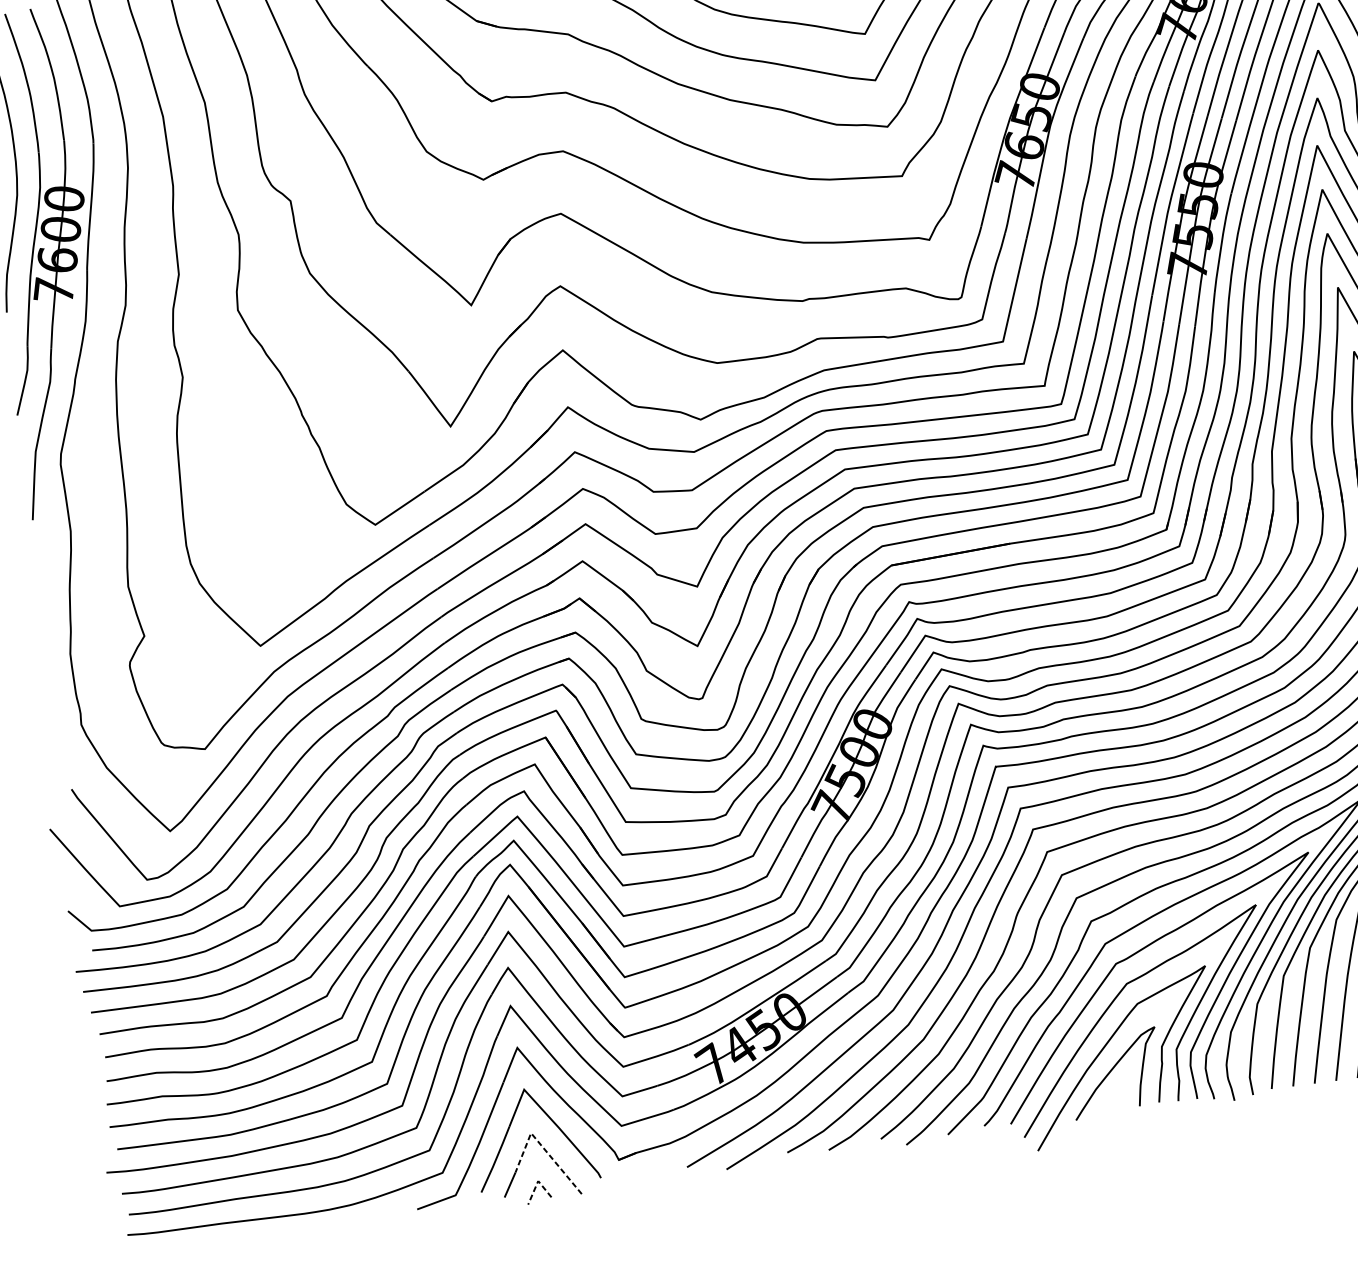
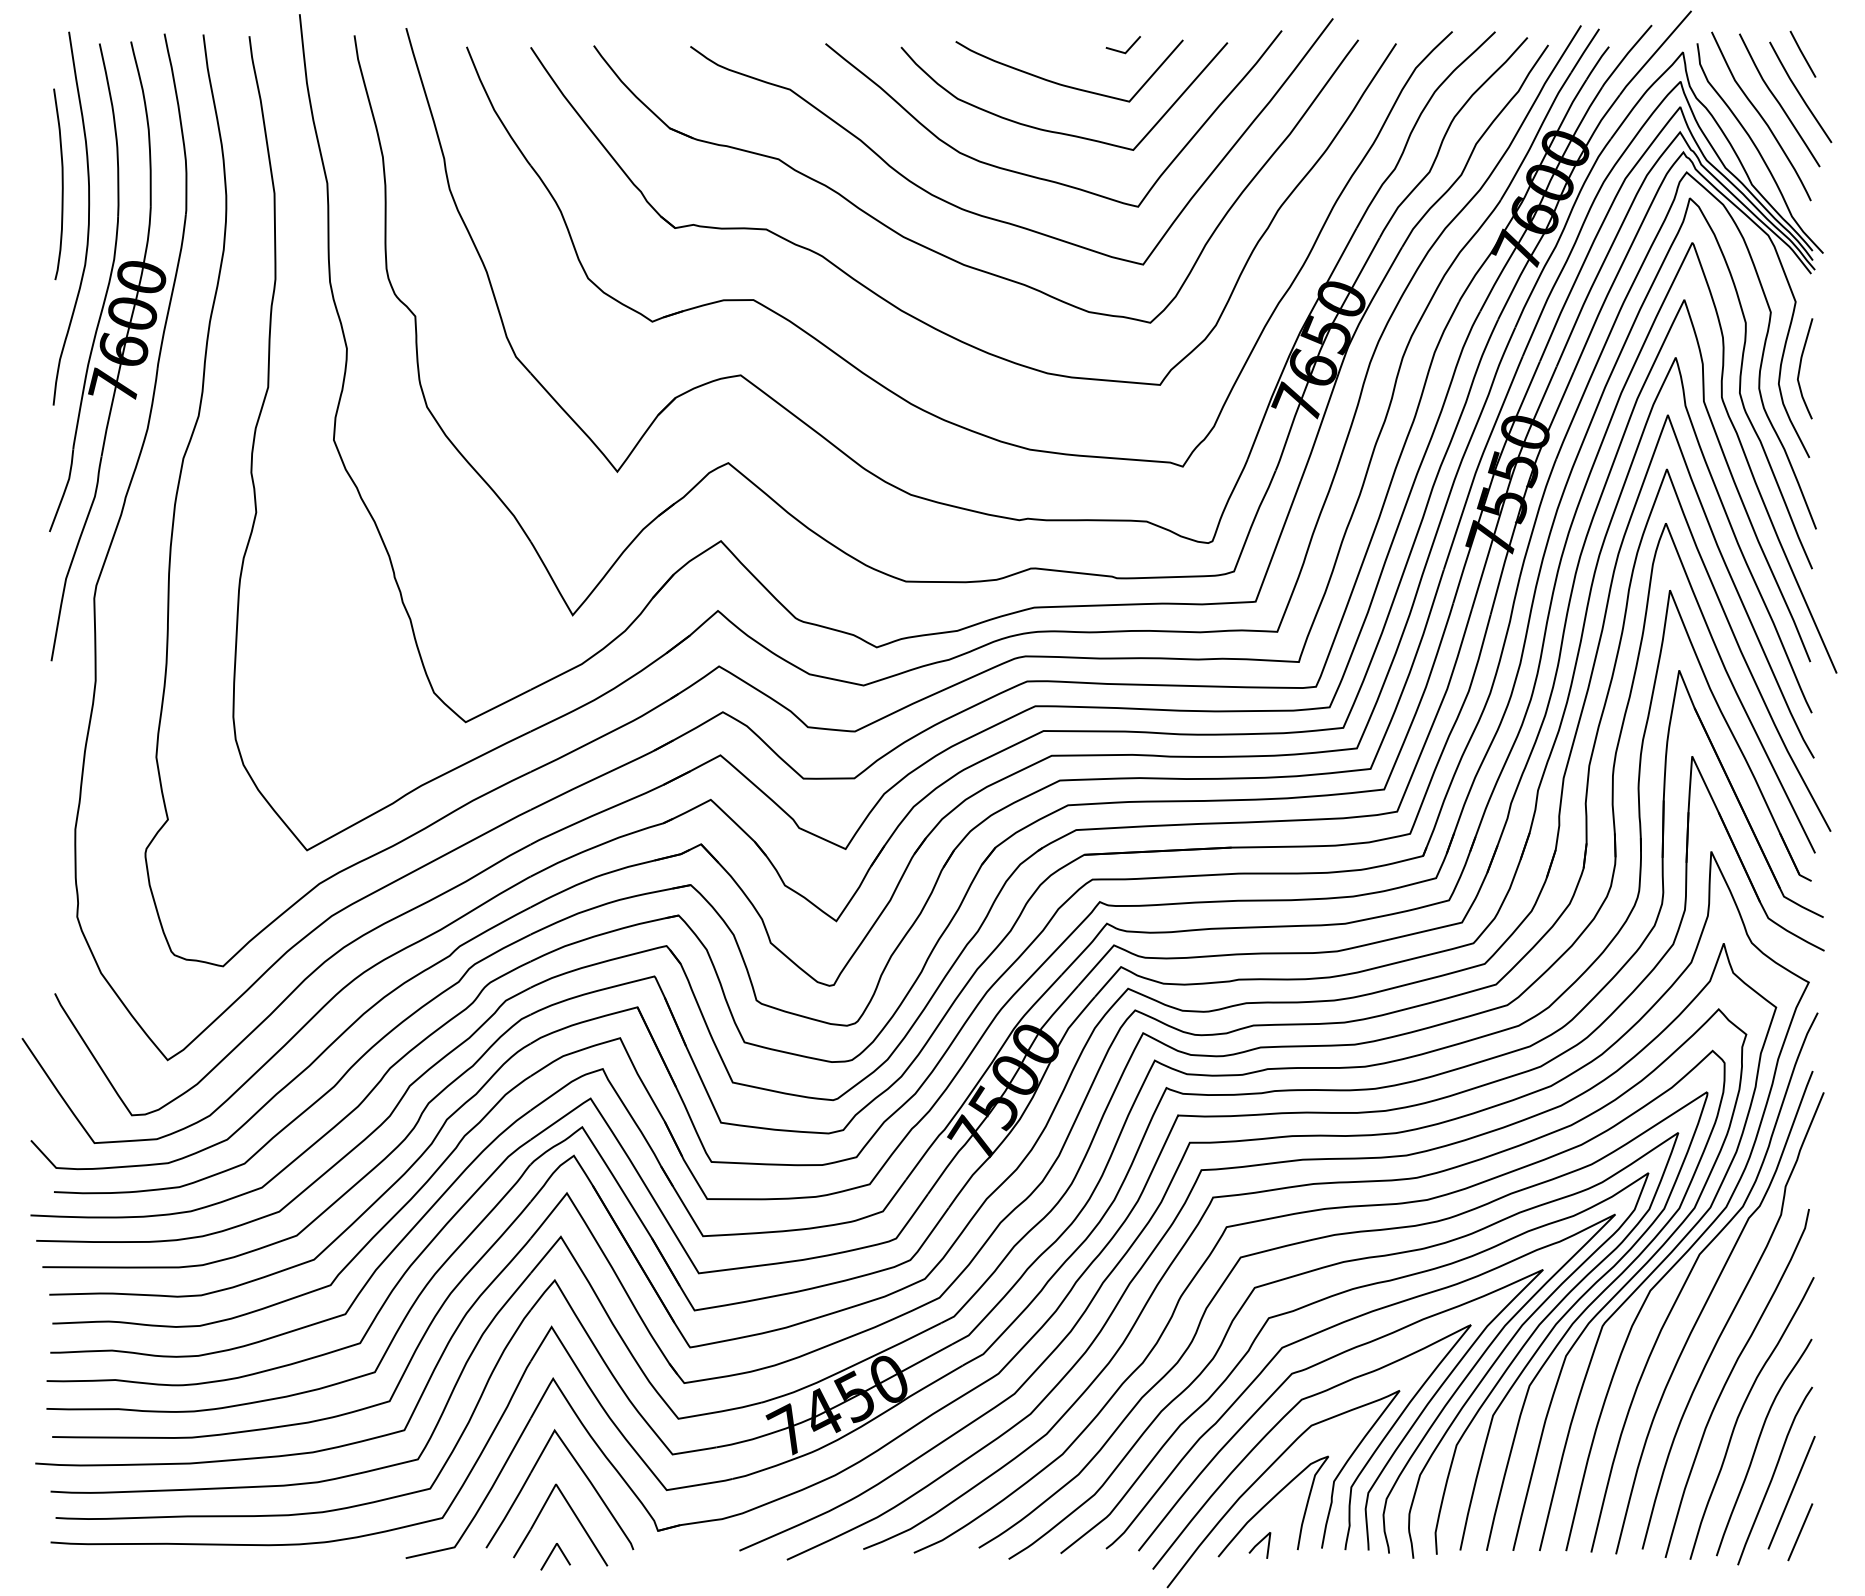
line: (1107, 1106) -> (1258, 1544), added
line: (542, 1146) -> (567, 1502), dashed -> solid
line: (537, 1182) -> (555, 1545), dashed -> solid

